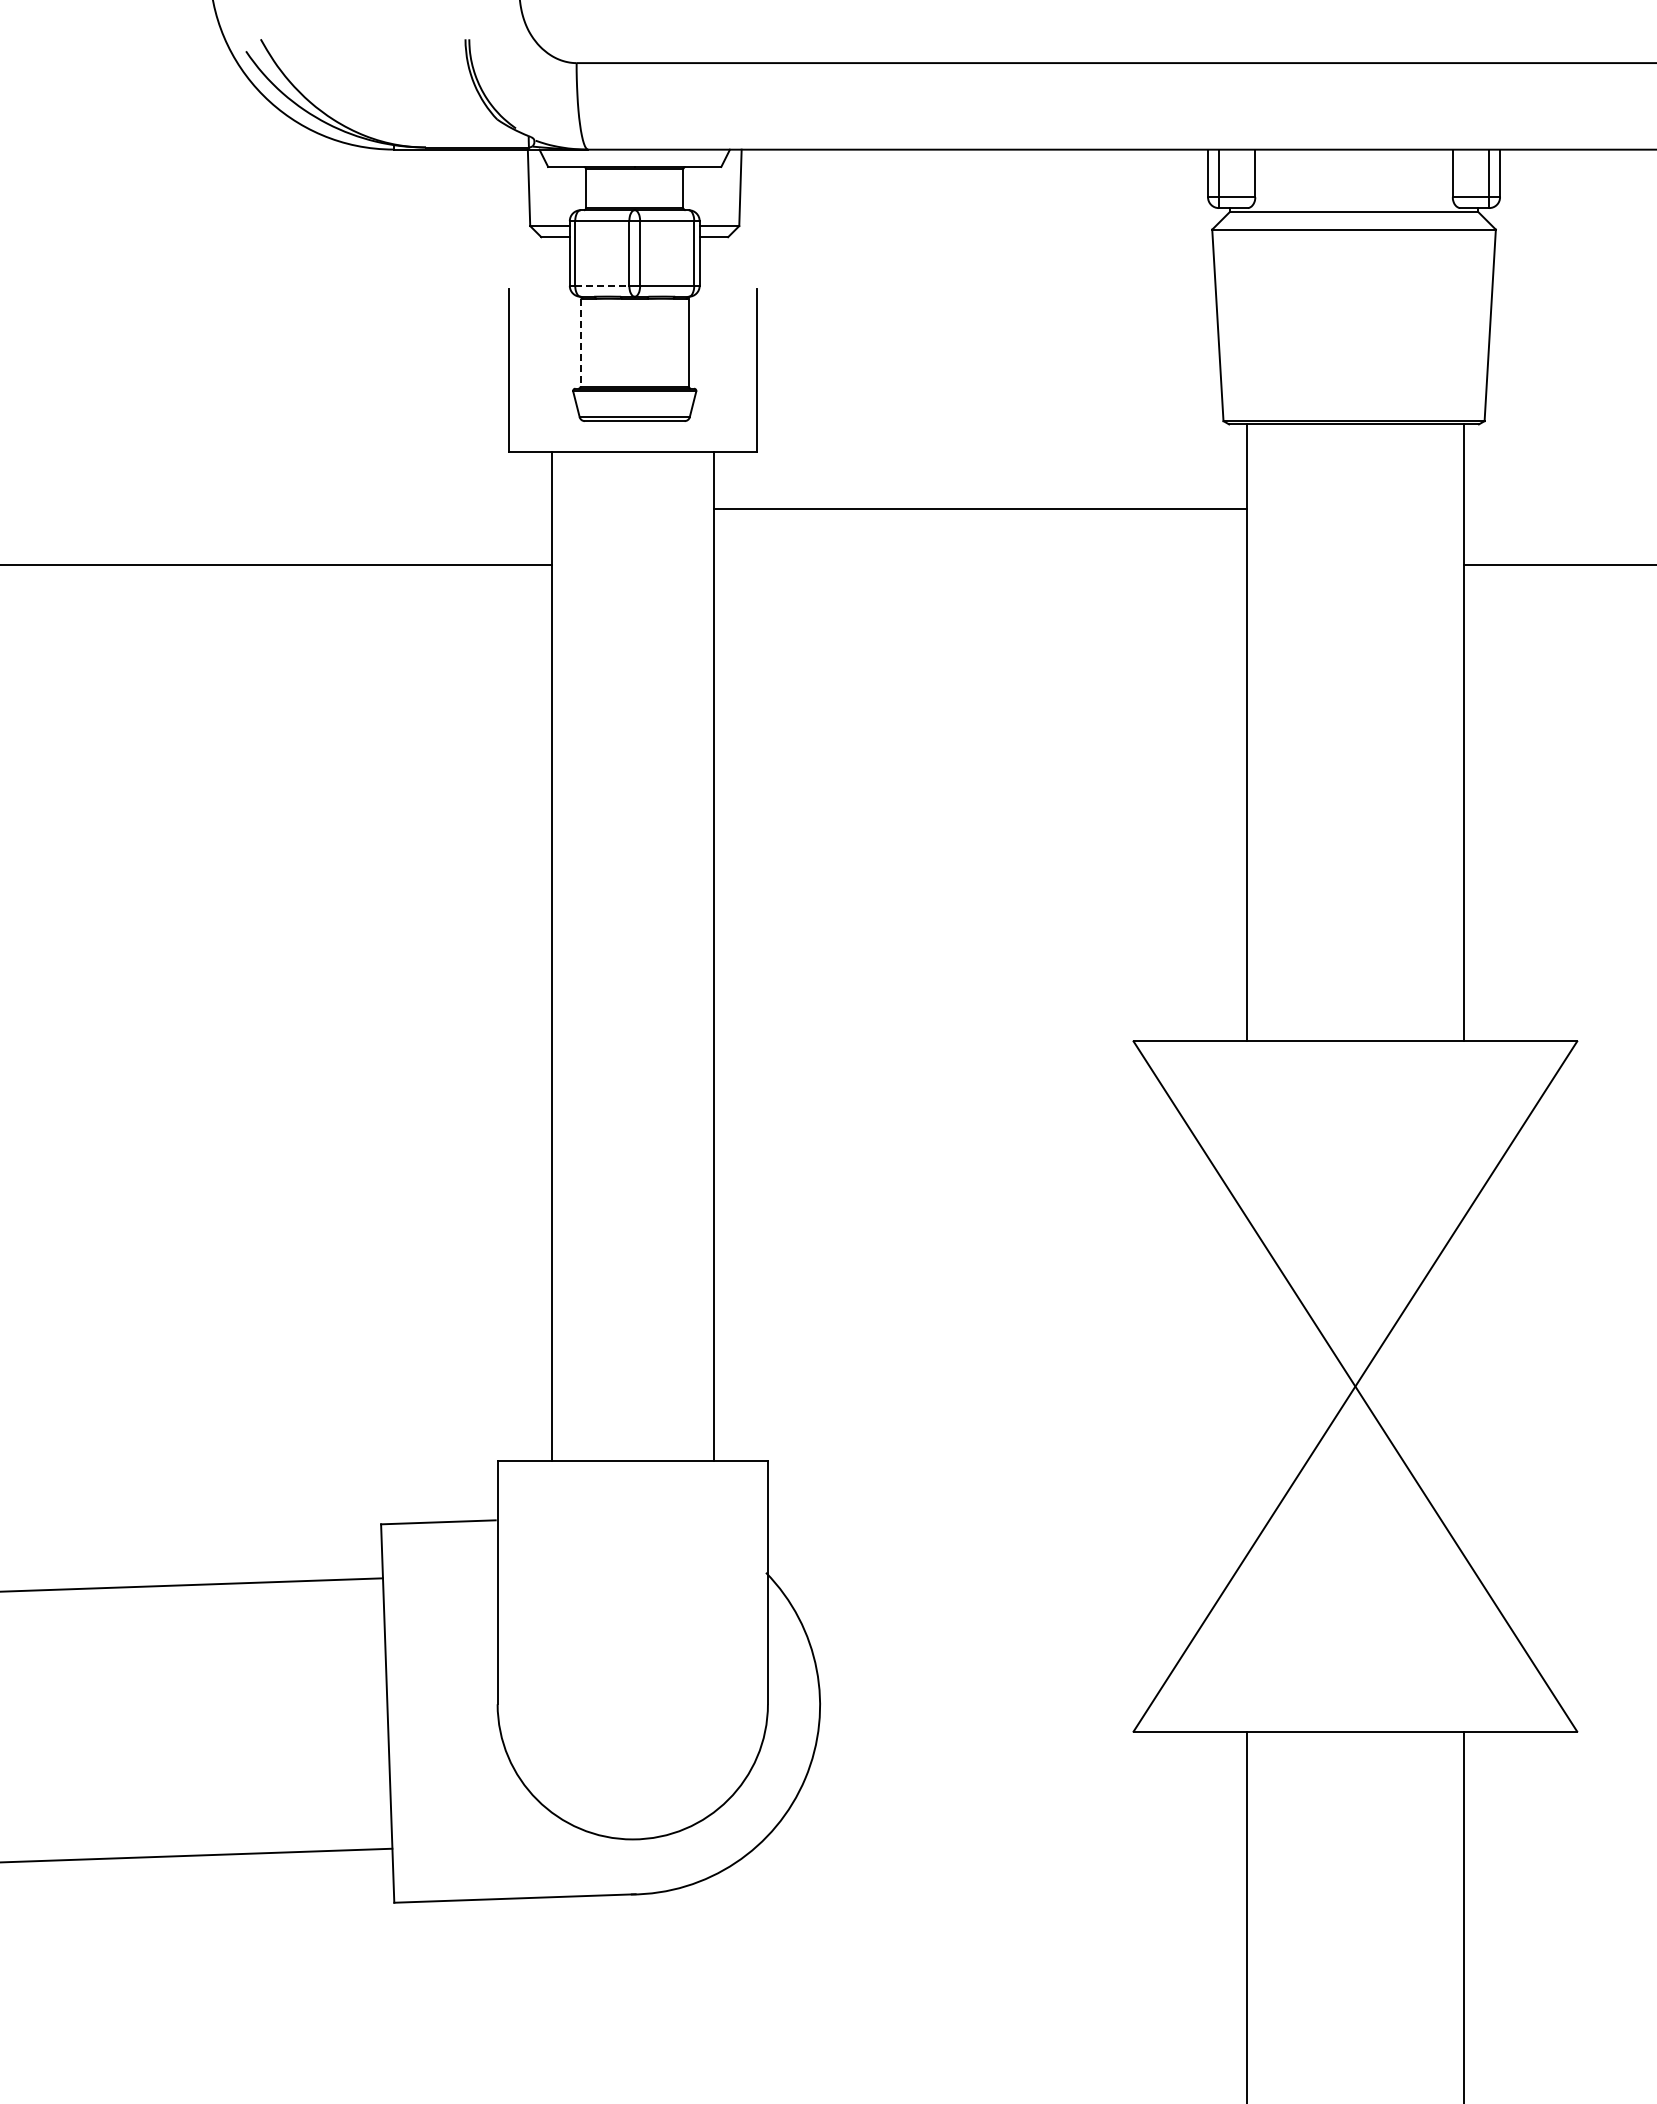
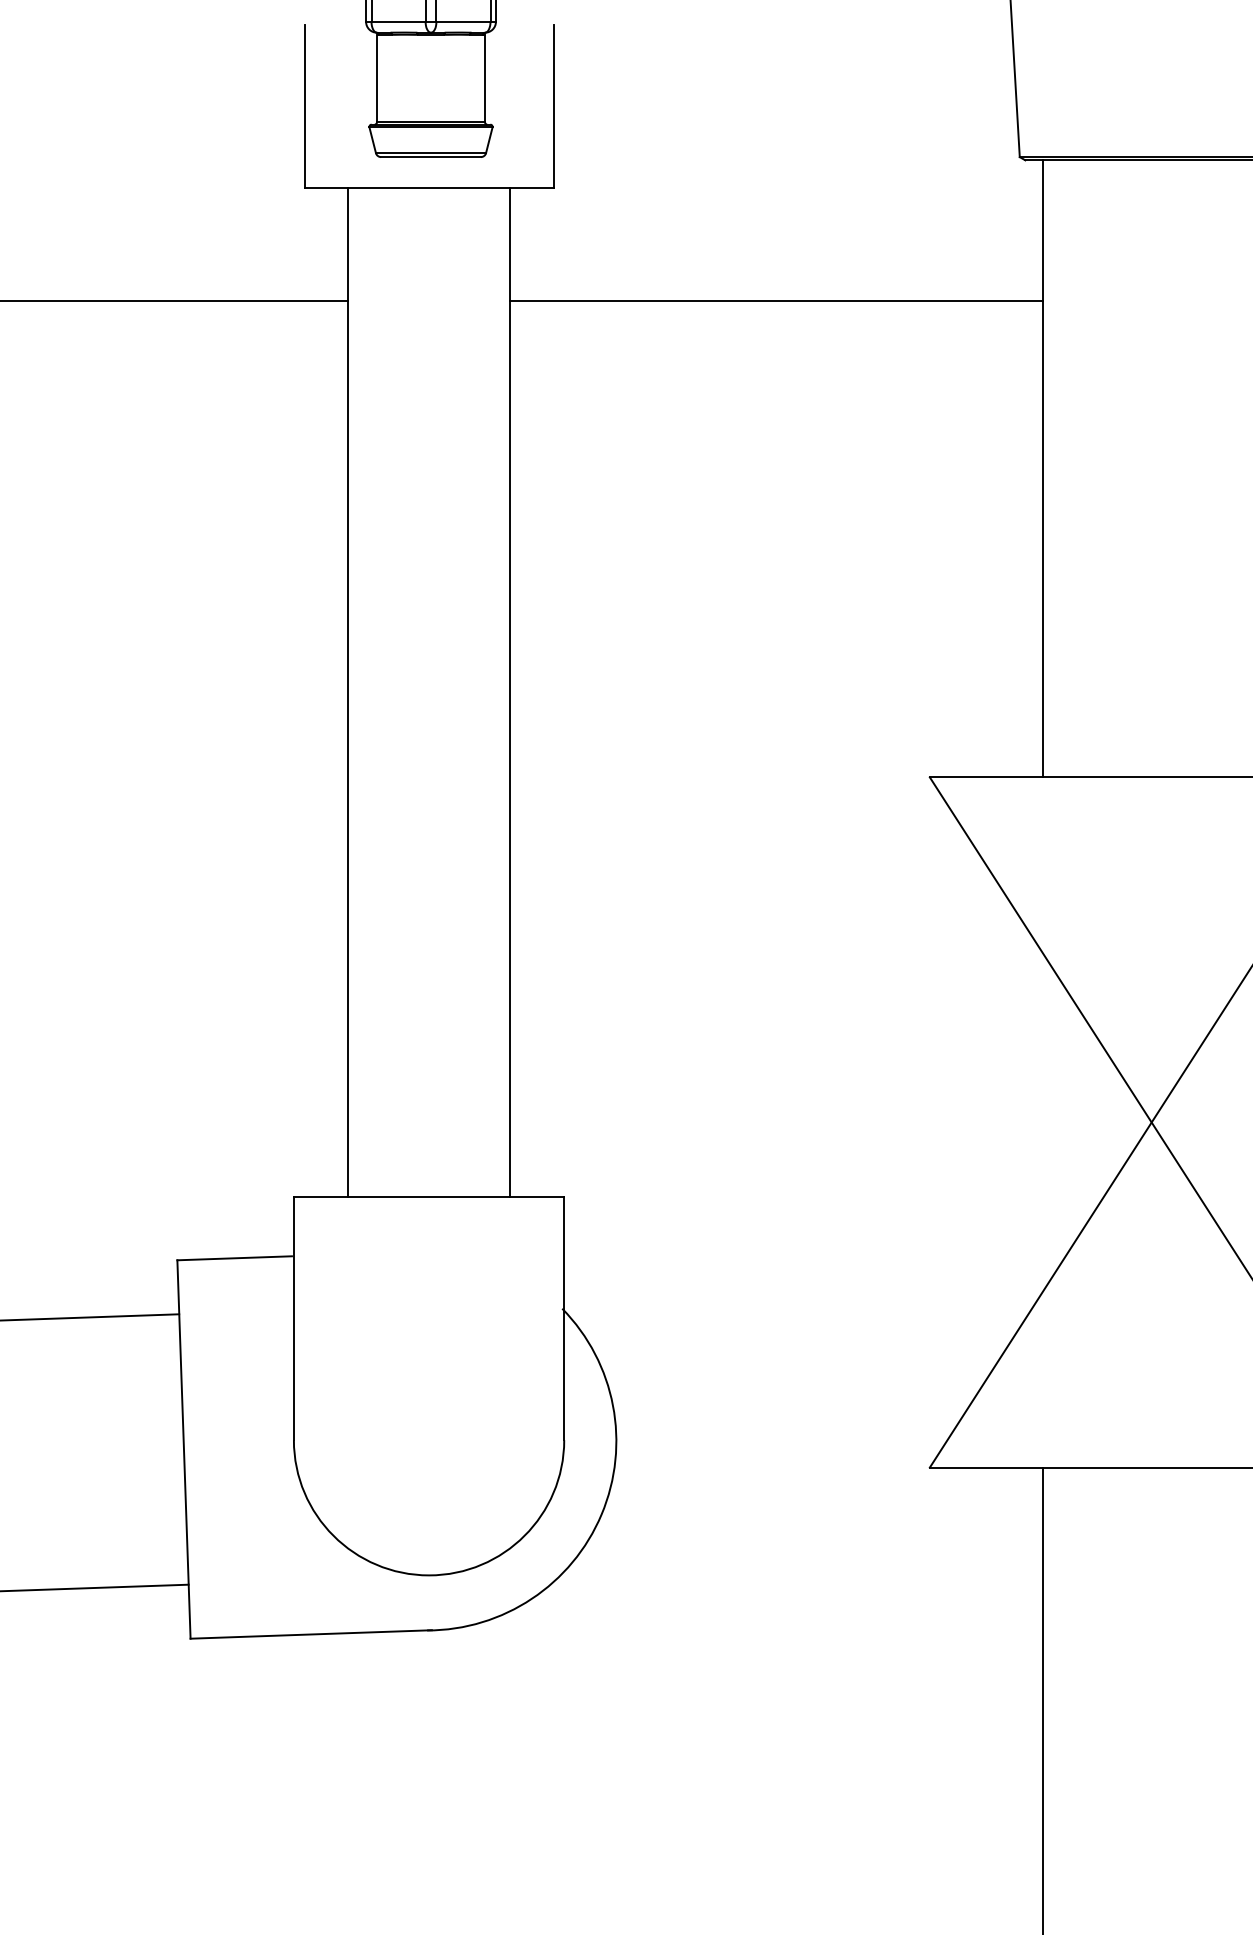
line: (602, 285) -> (398, 21), dashed -> solid
line: (580, 342) -> (376, 78), dashed -> solid
line: (980, 508) -> (776, 300), moved

